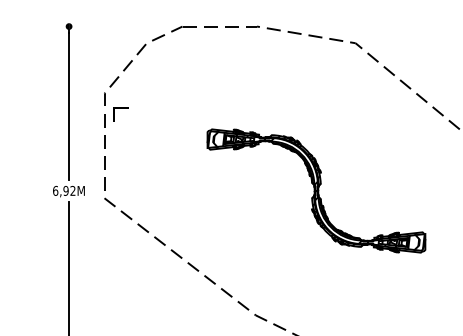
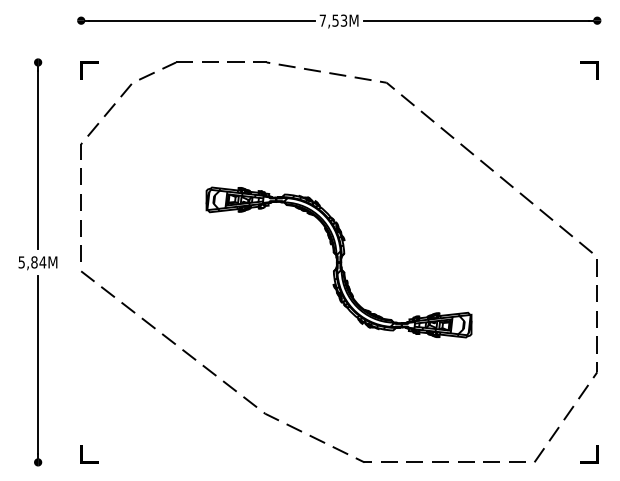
line: (121, 108) -> (89, 63), moved
text: (64, 191) -> (32, 262), 6,92M -> 5,84M

